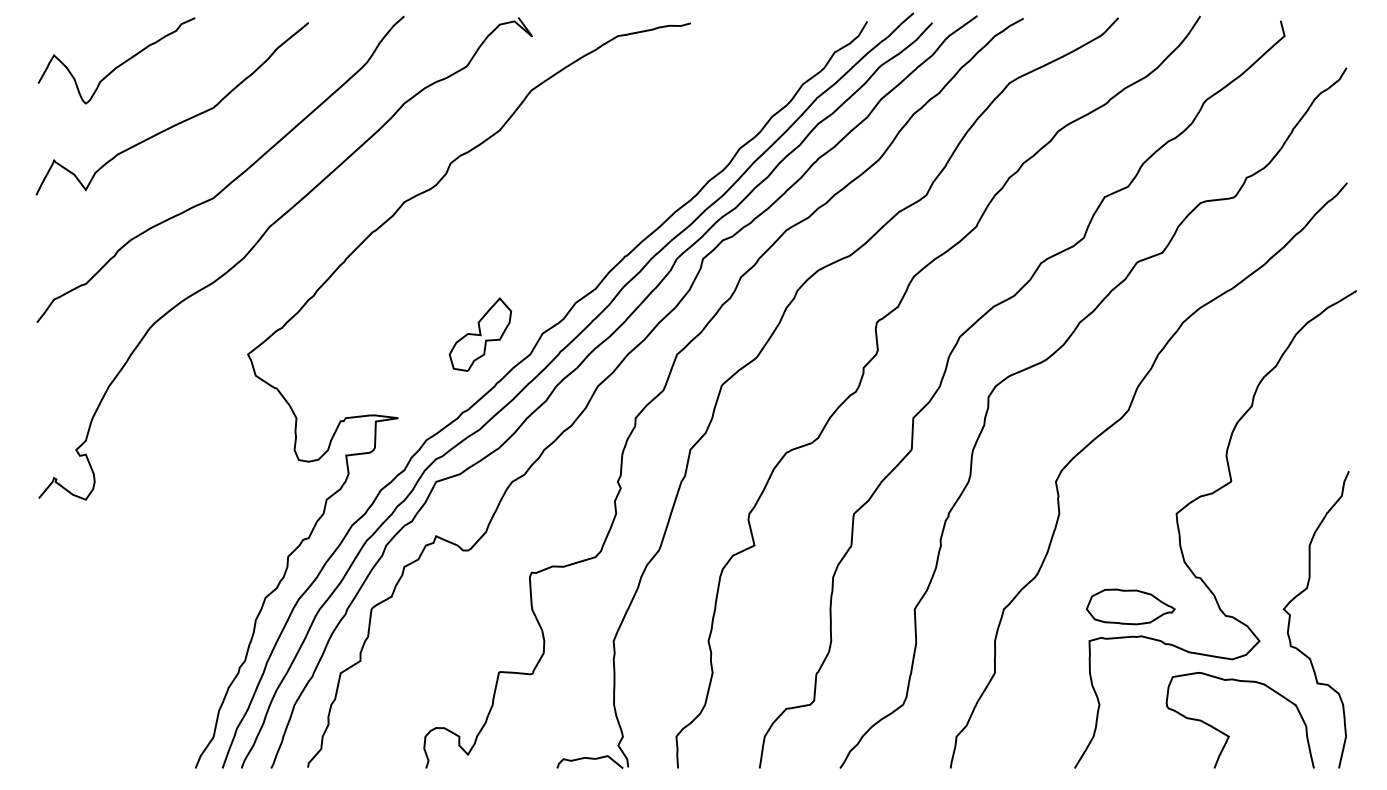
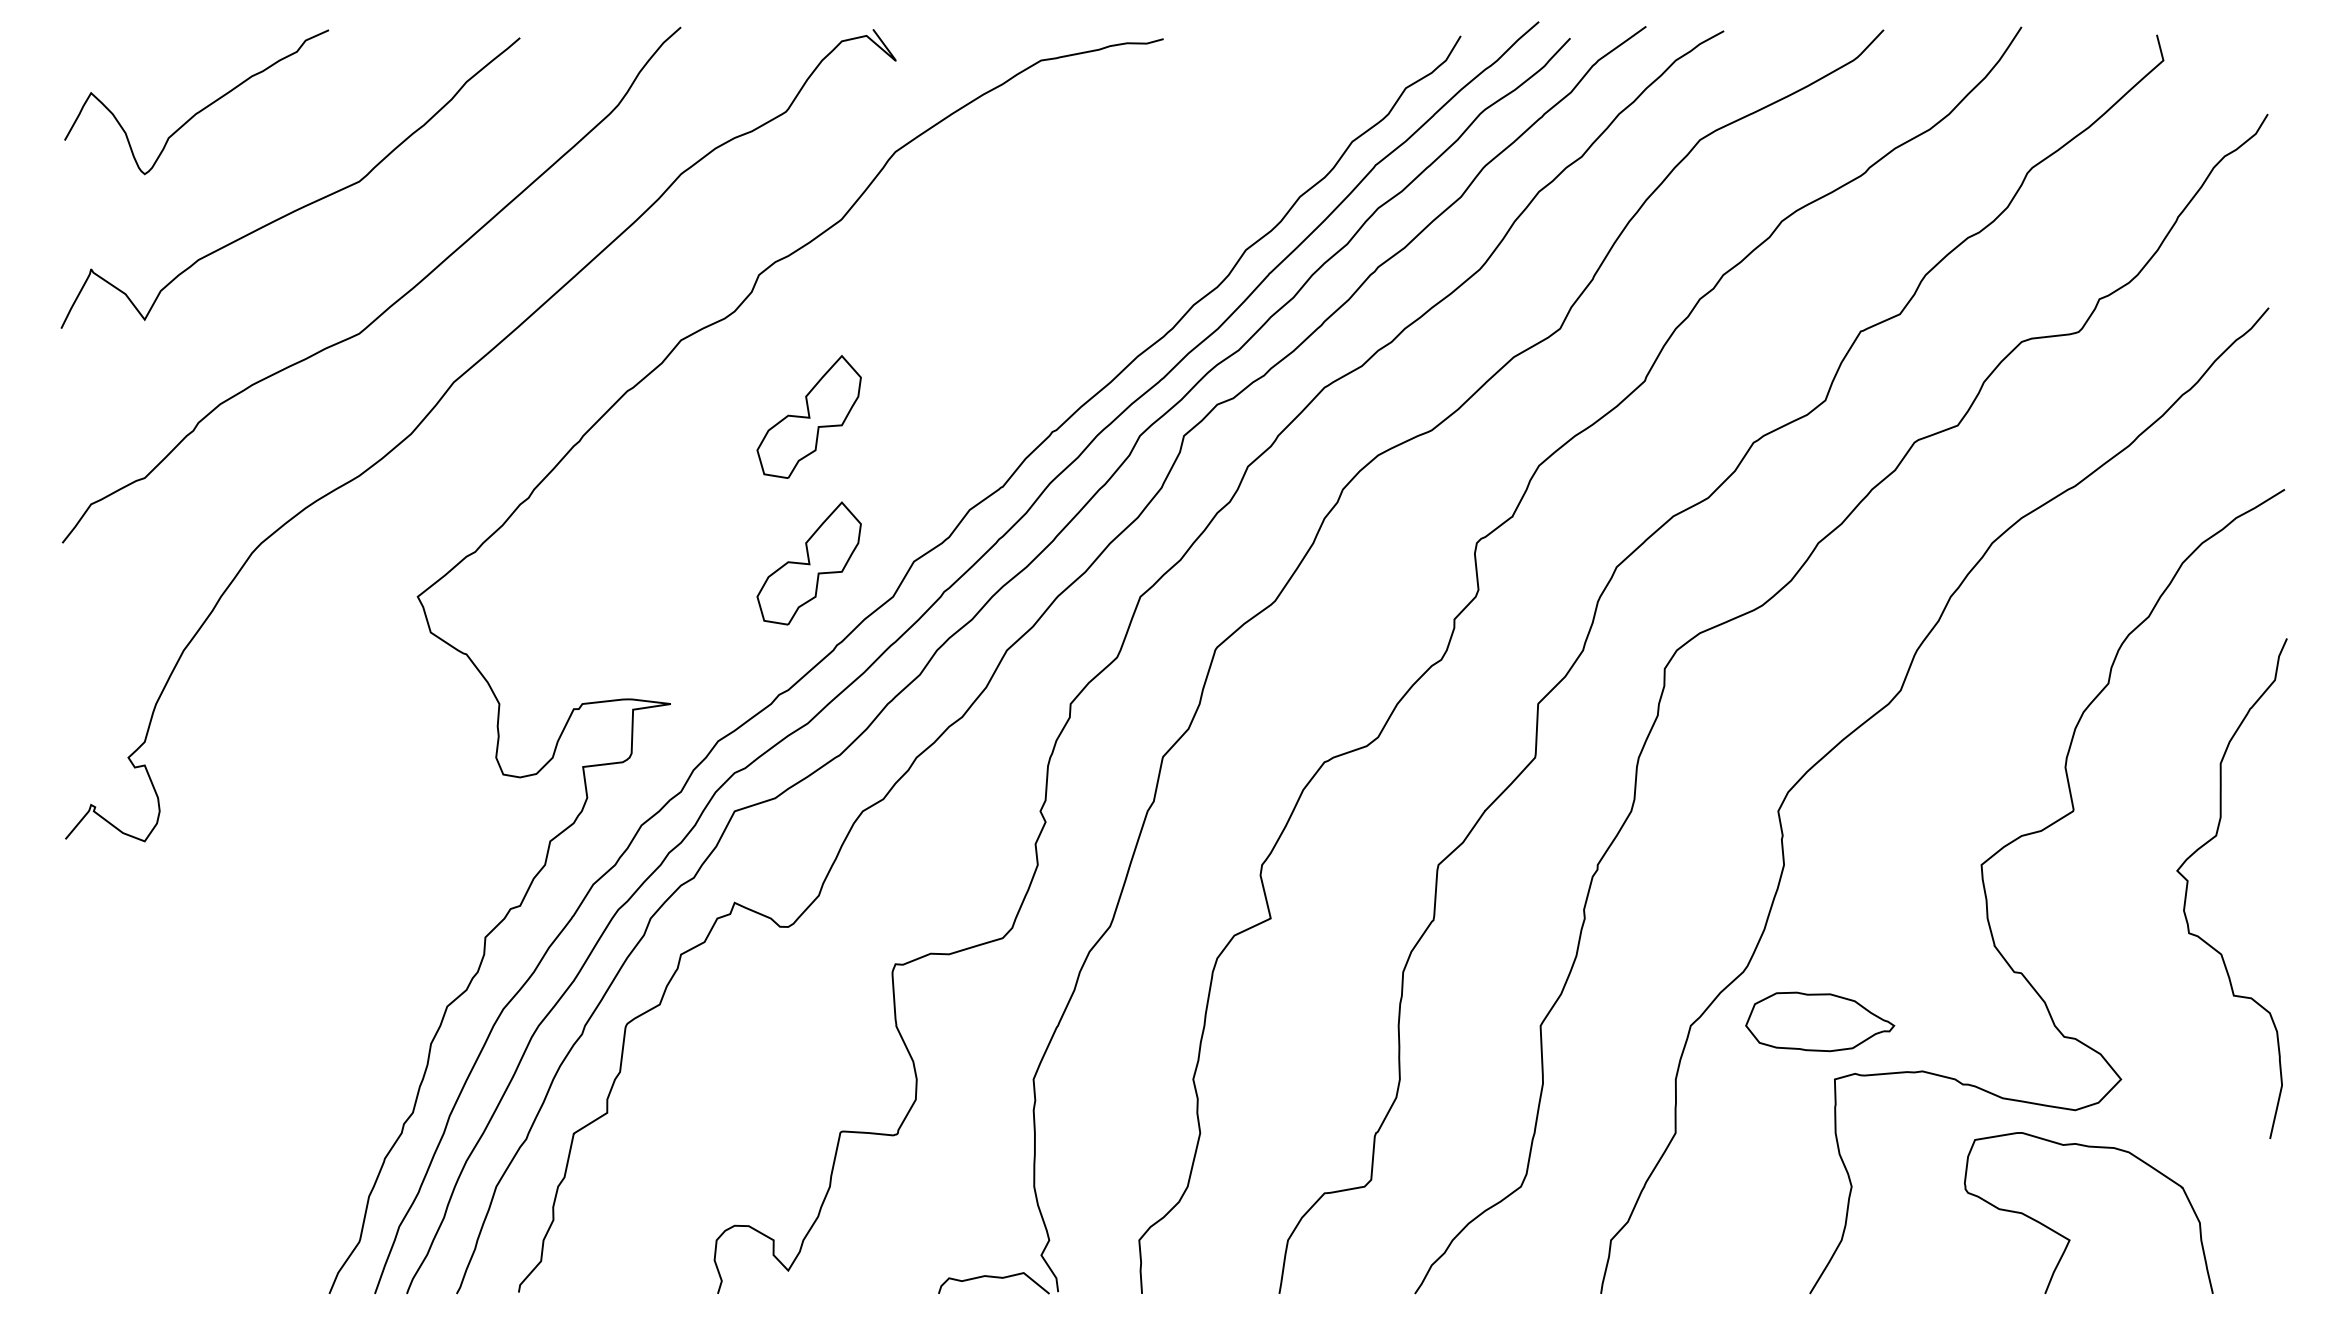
part: (480, 247) -> (809, 416), added
part: (1130, 606) -> (1819, 1021), moved
curve: (1290, 619) -> (2188, 888), moved

